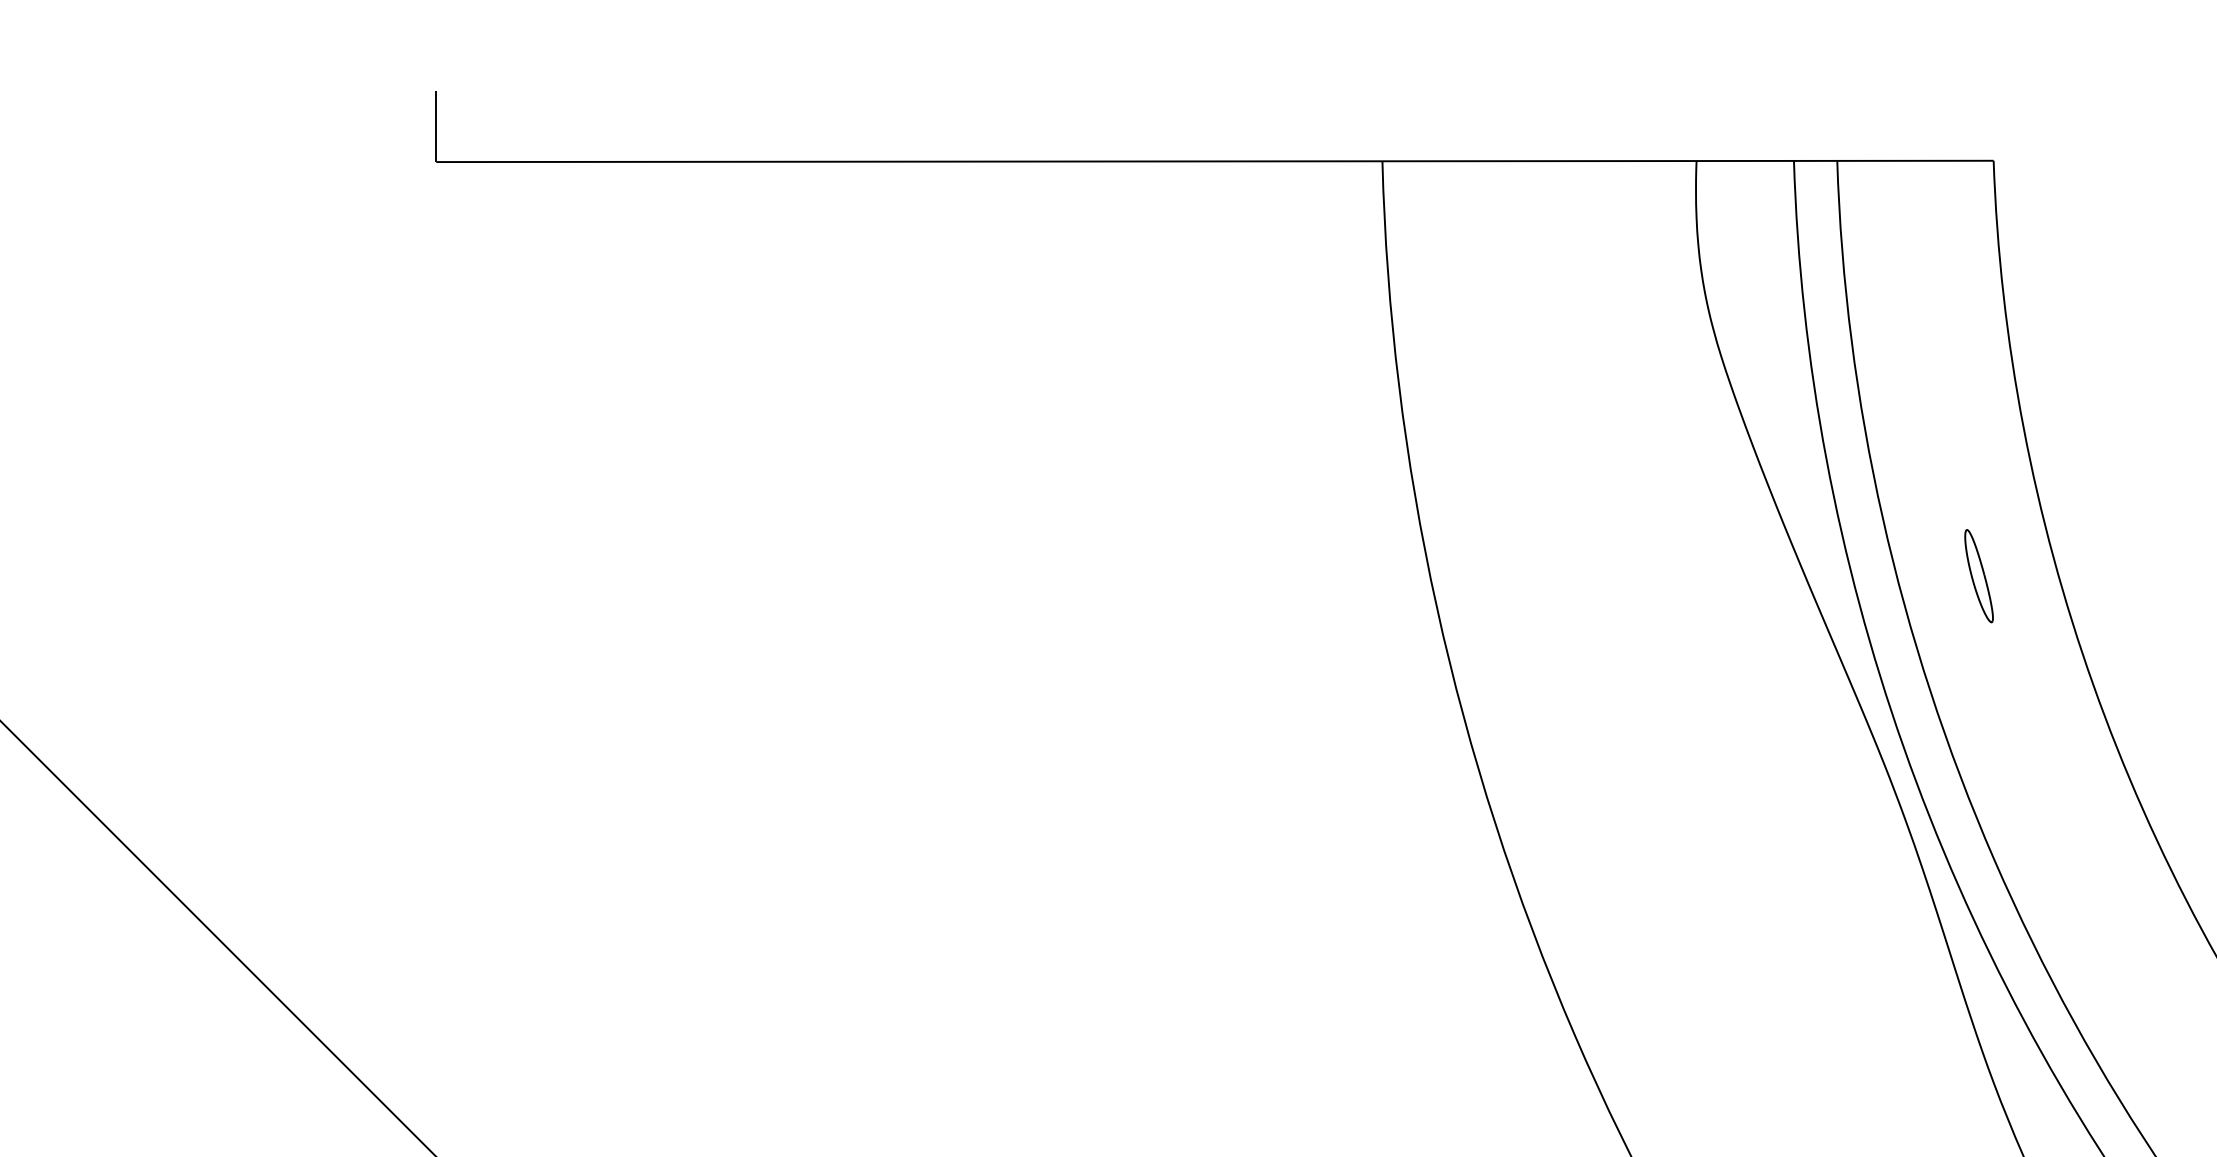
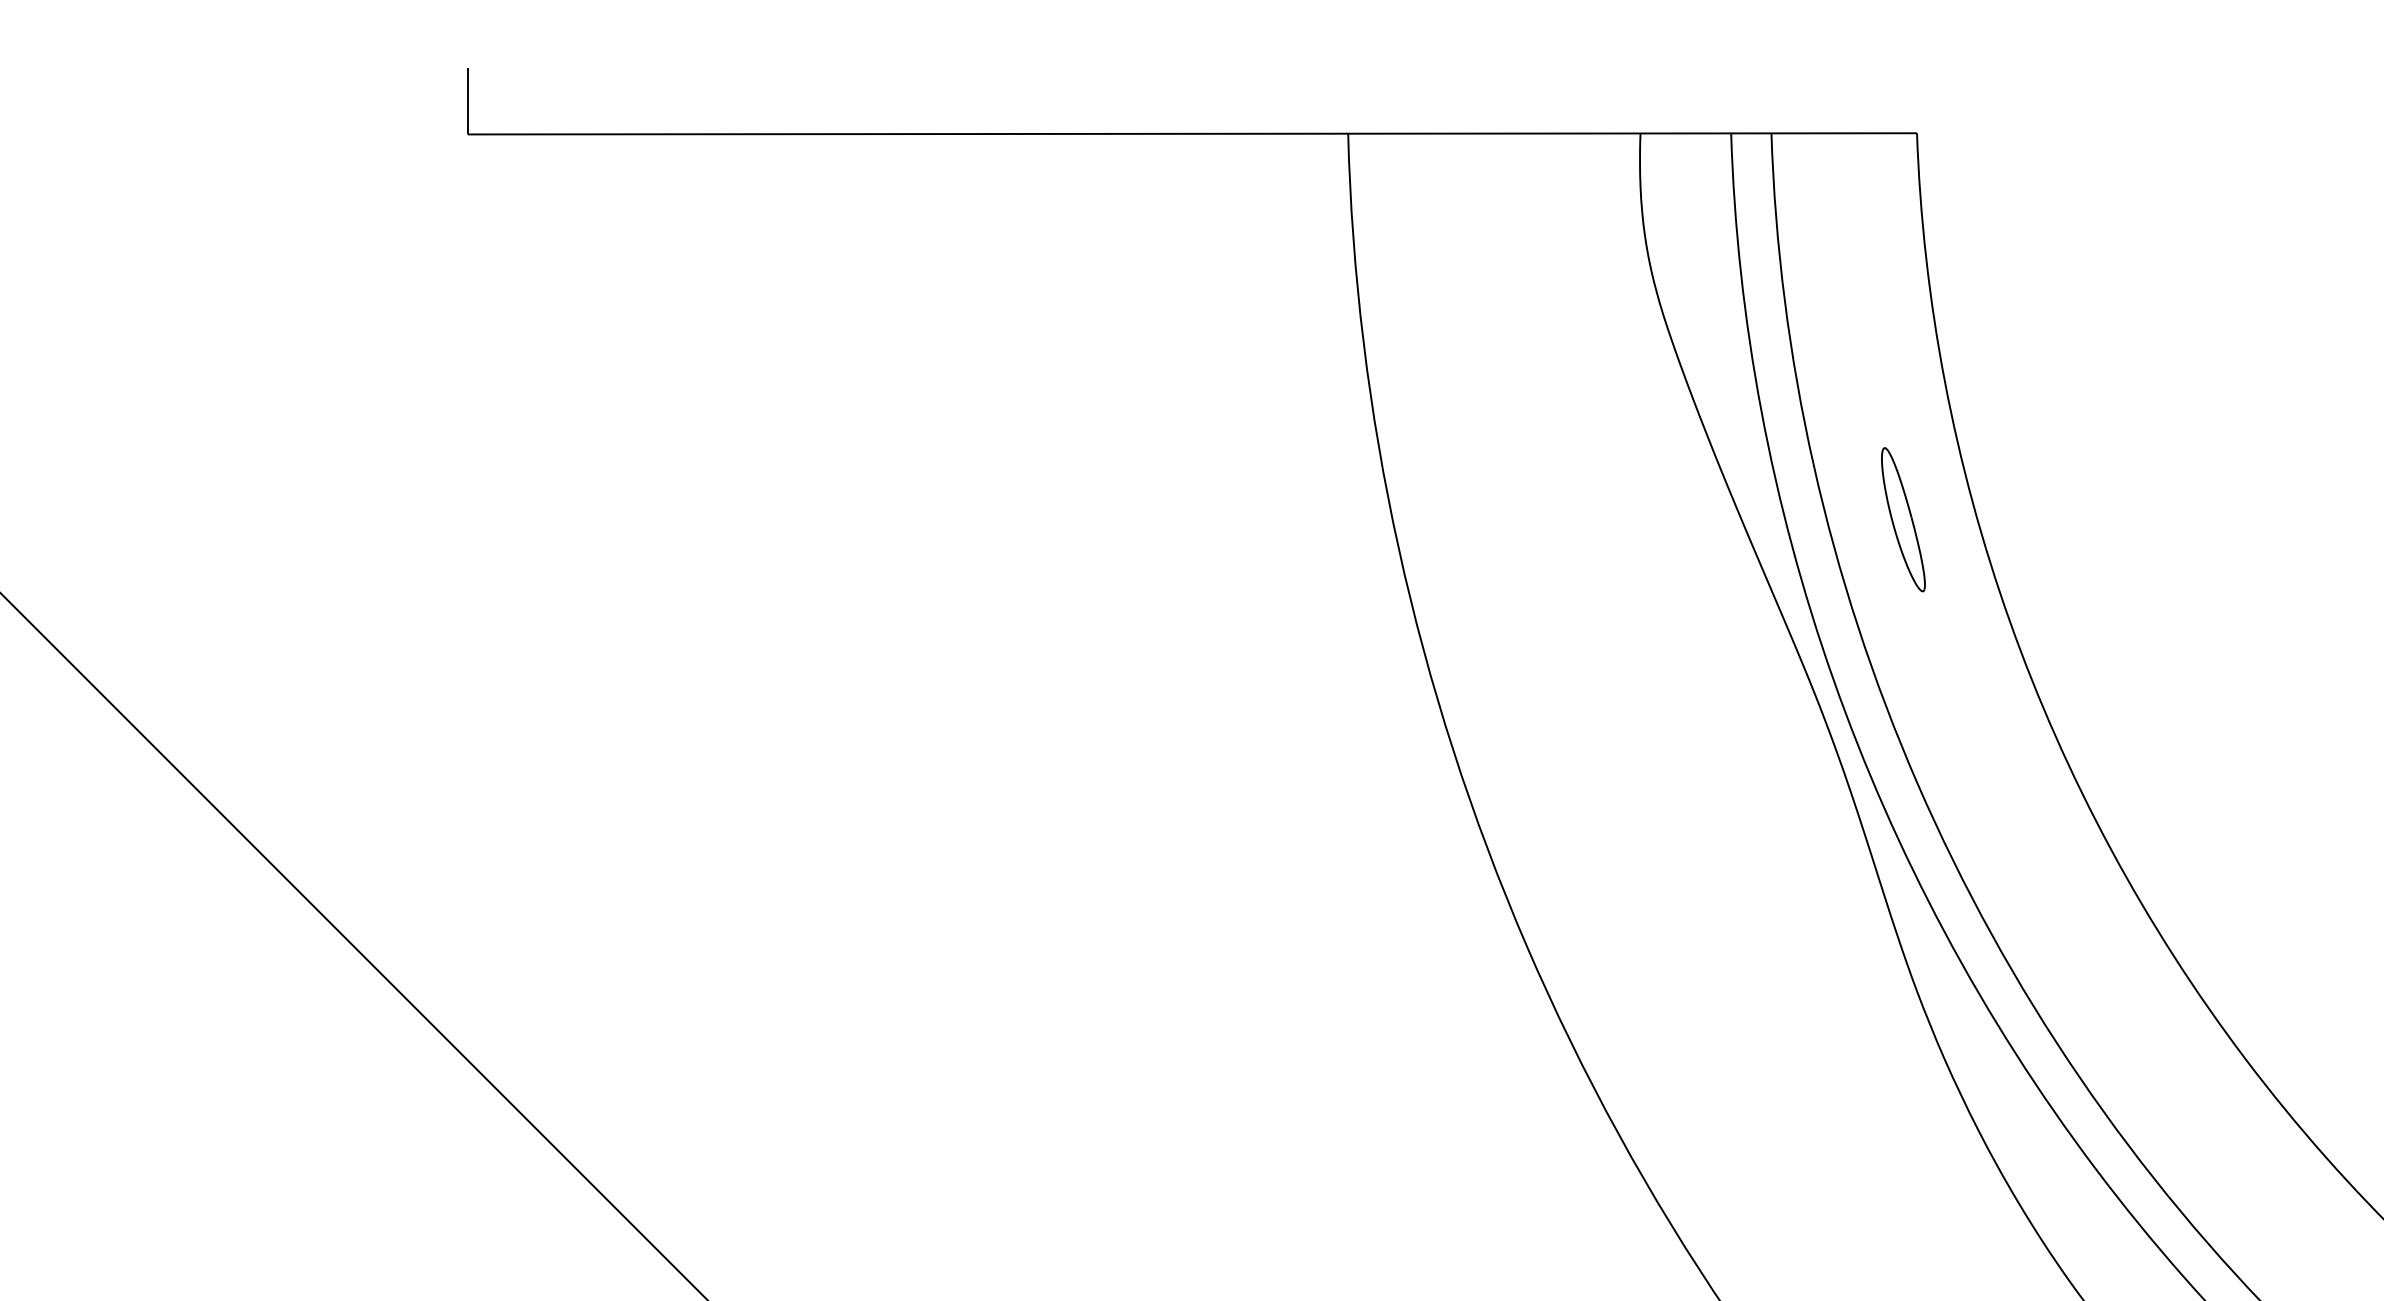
part: (1979, 575) -> (1903, 519), size x1.67

